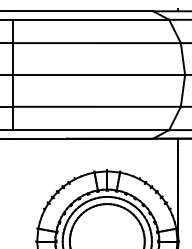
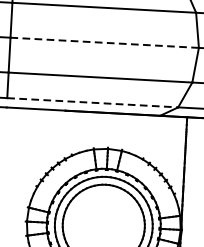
line: (99, 74) -> (105, 42), solid -> dashed
line: (91, 130) -> (93, 103), solid -> dashed

